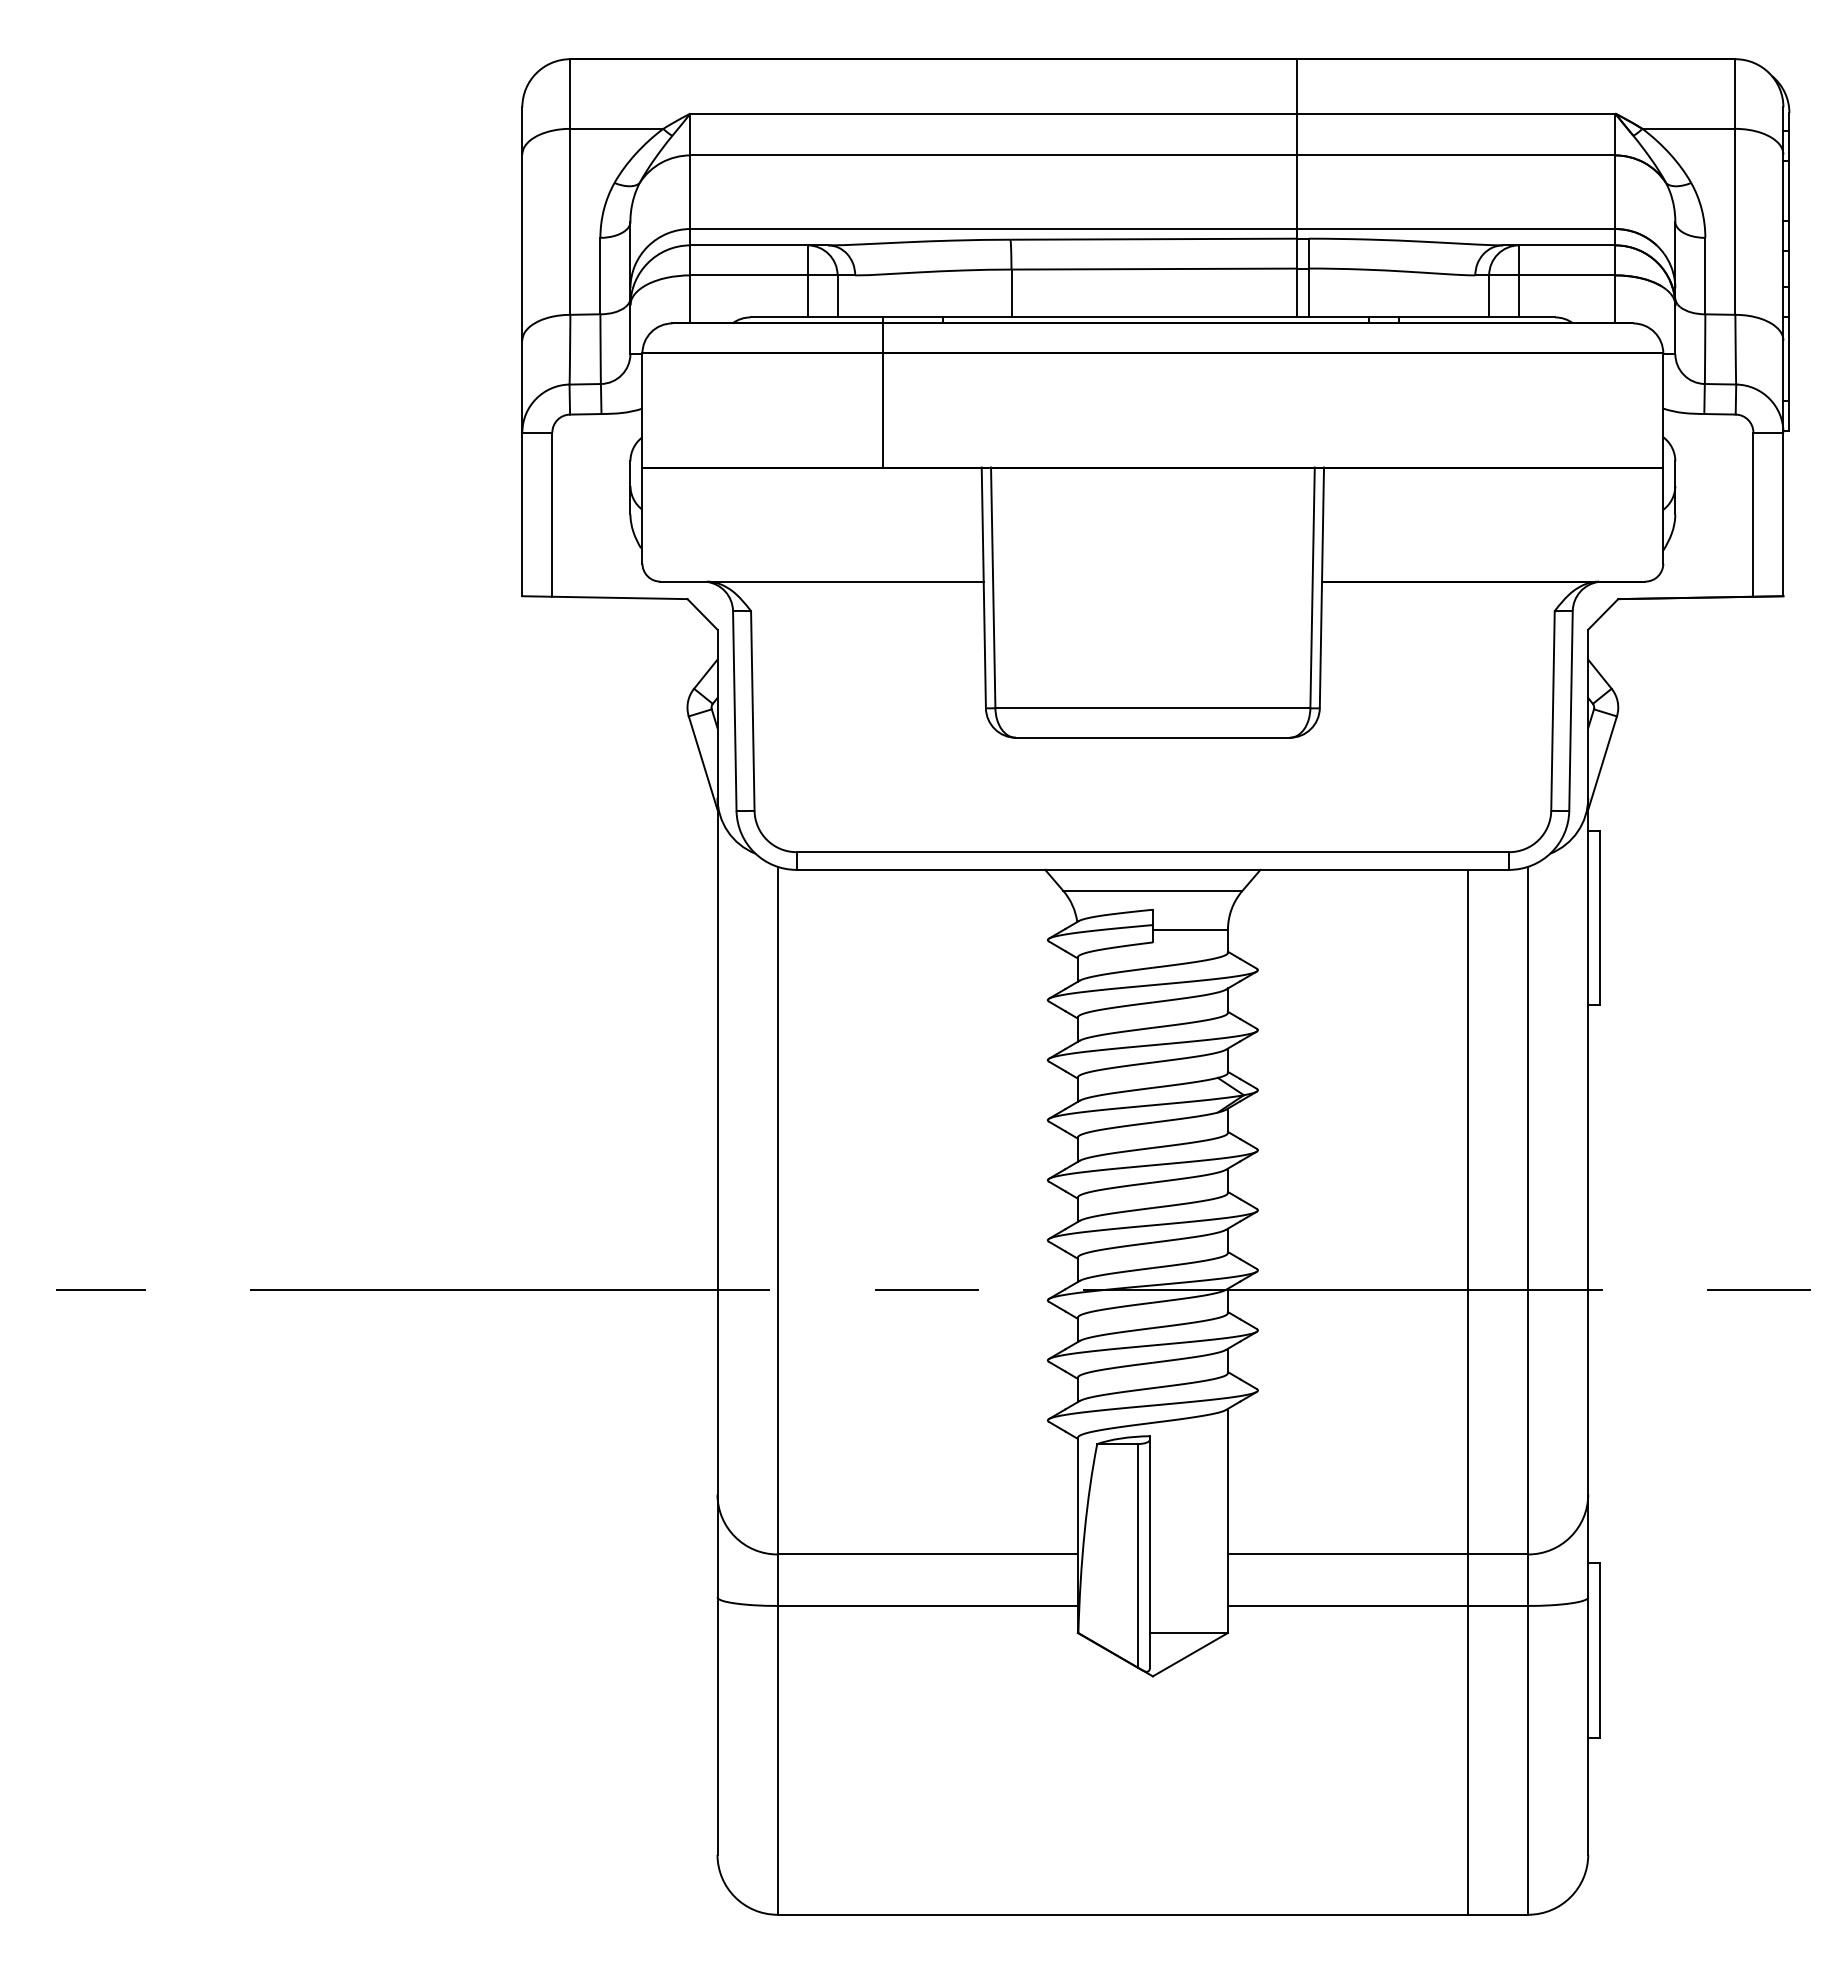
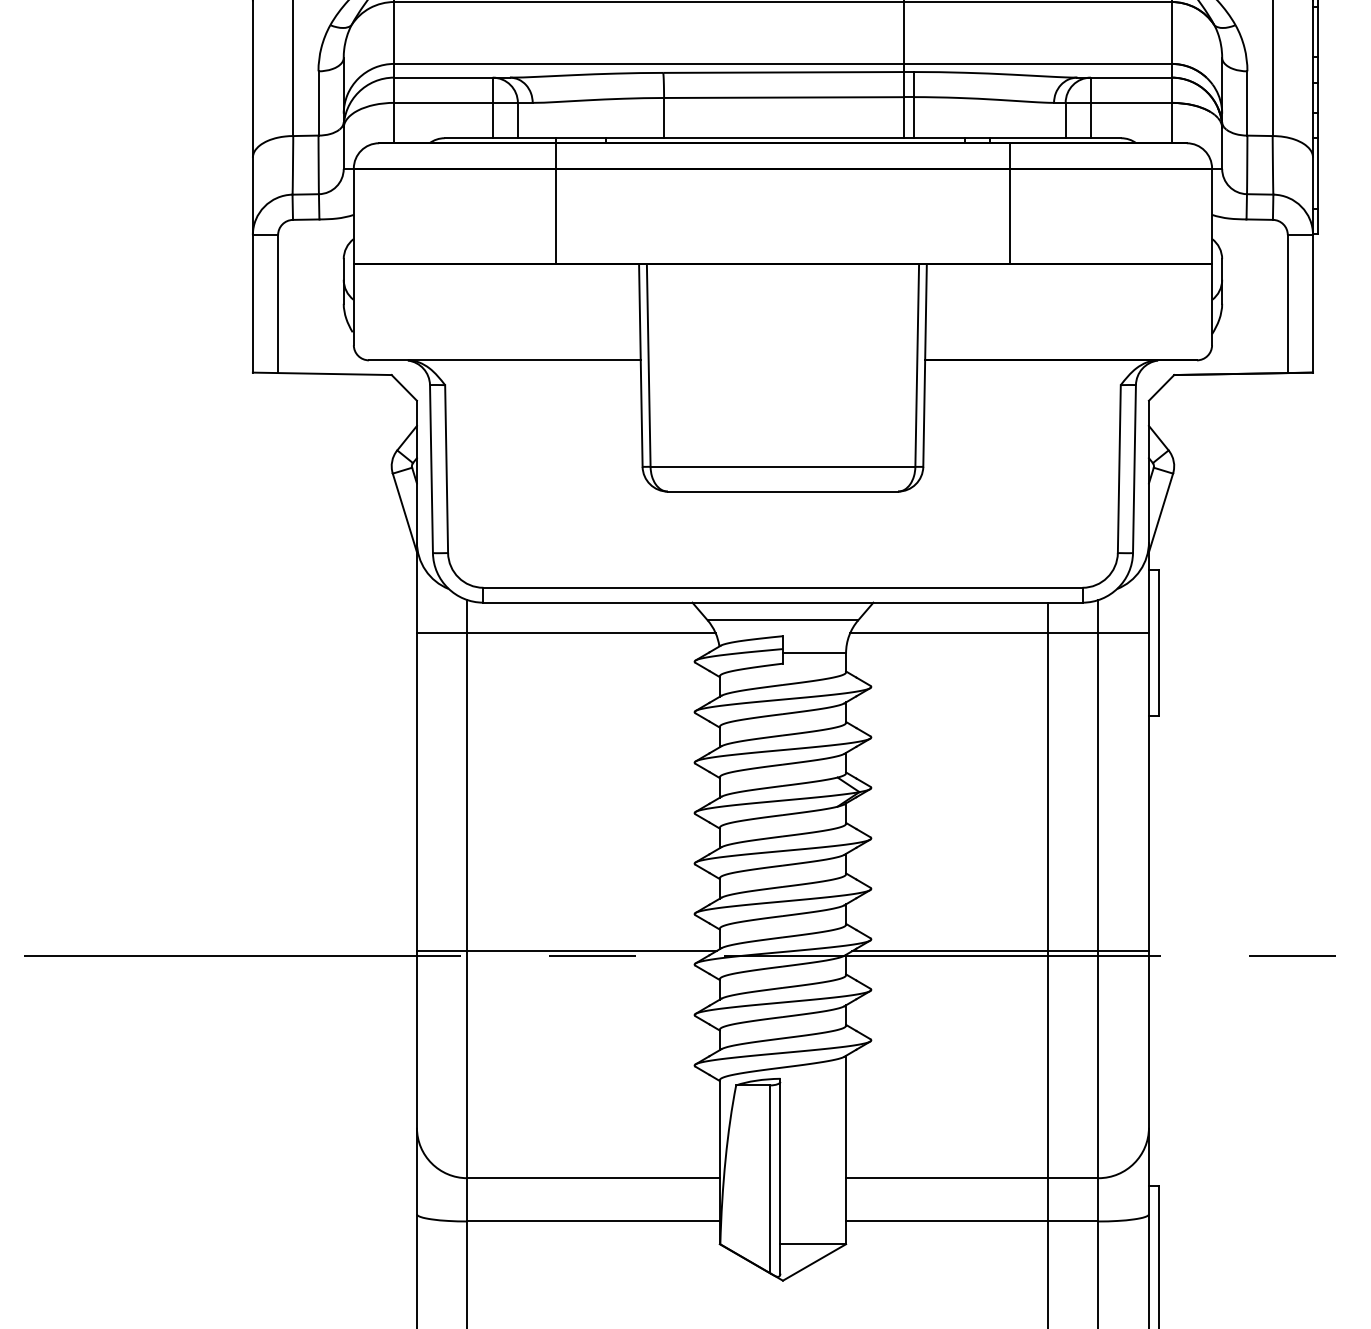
line: (1423, 395) -> (1010, 203), added
line: (894, 905) -> (565, 632), added
line: (1410, 905) -> (999, 632), added
line: (895, 1284) -> (566, 951), added
line: (1411, 1284) -> (1000, 951), added

